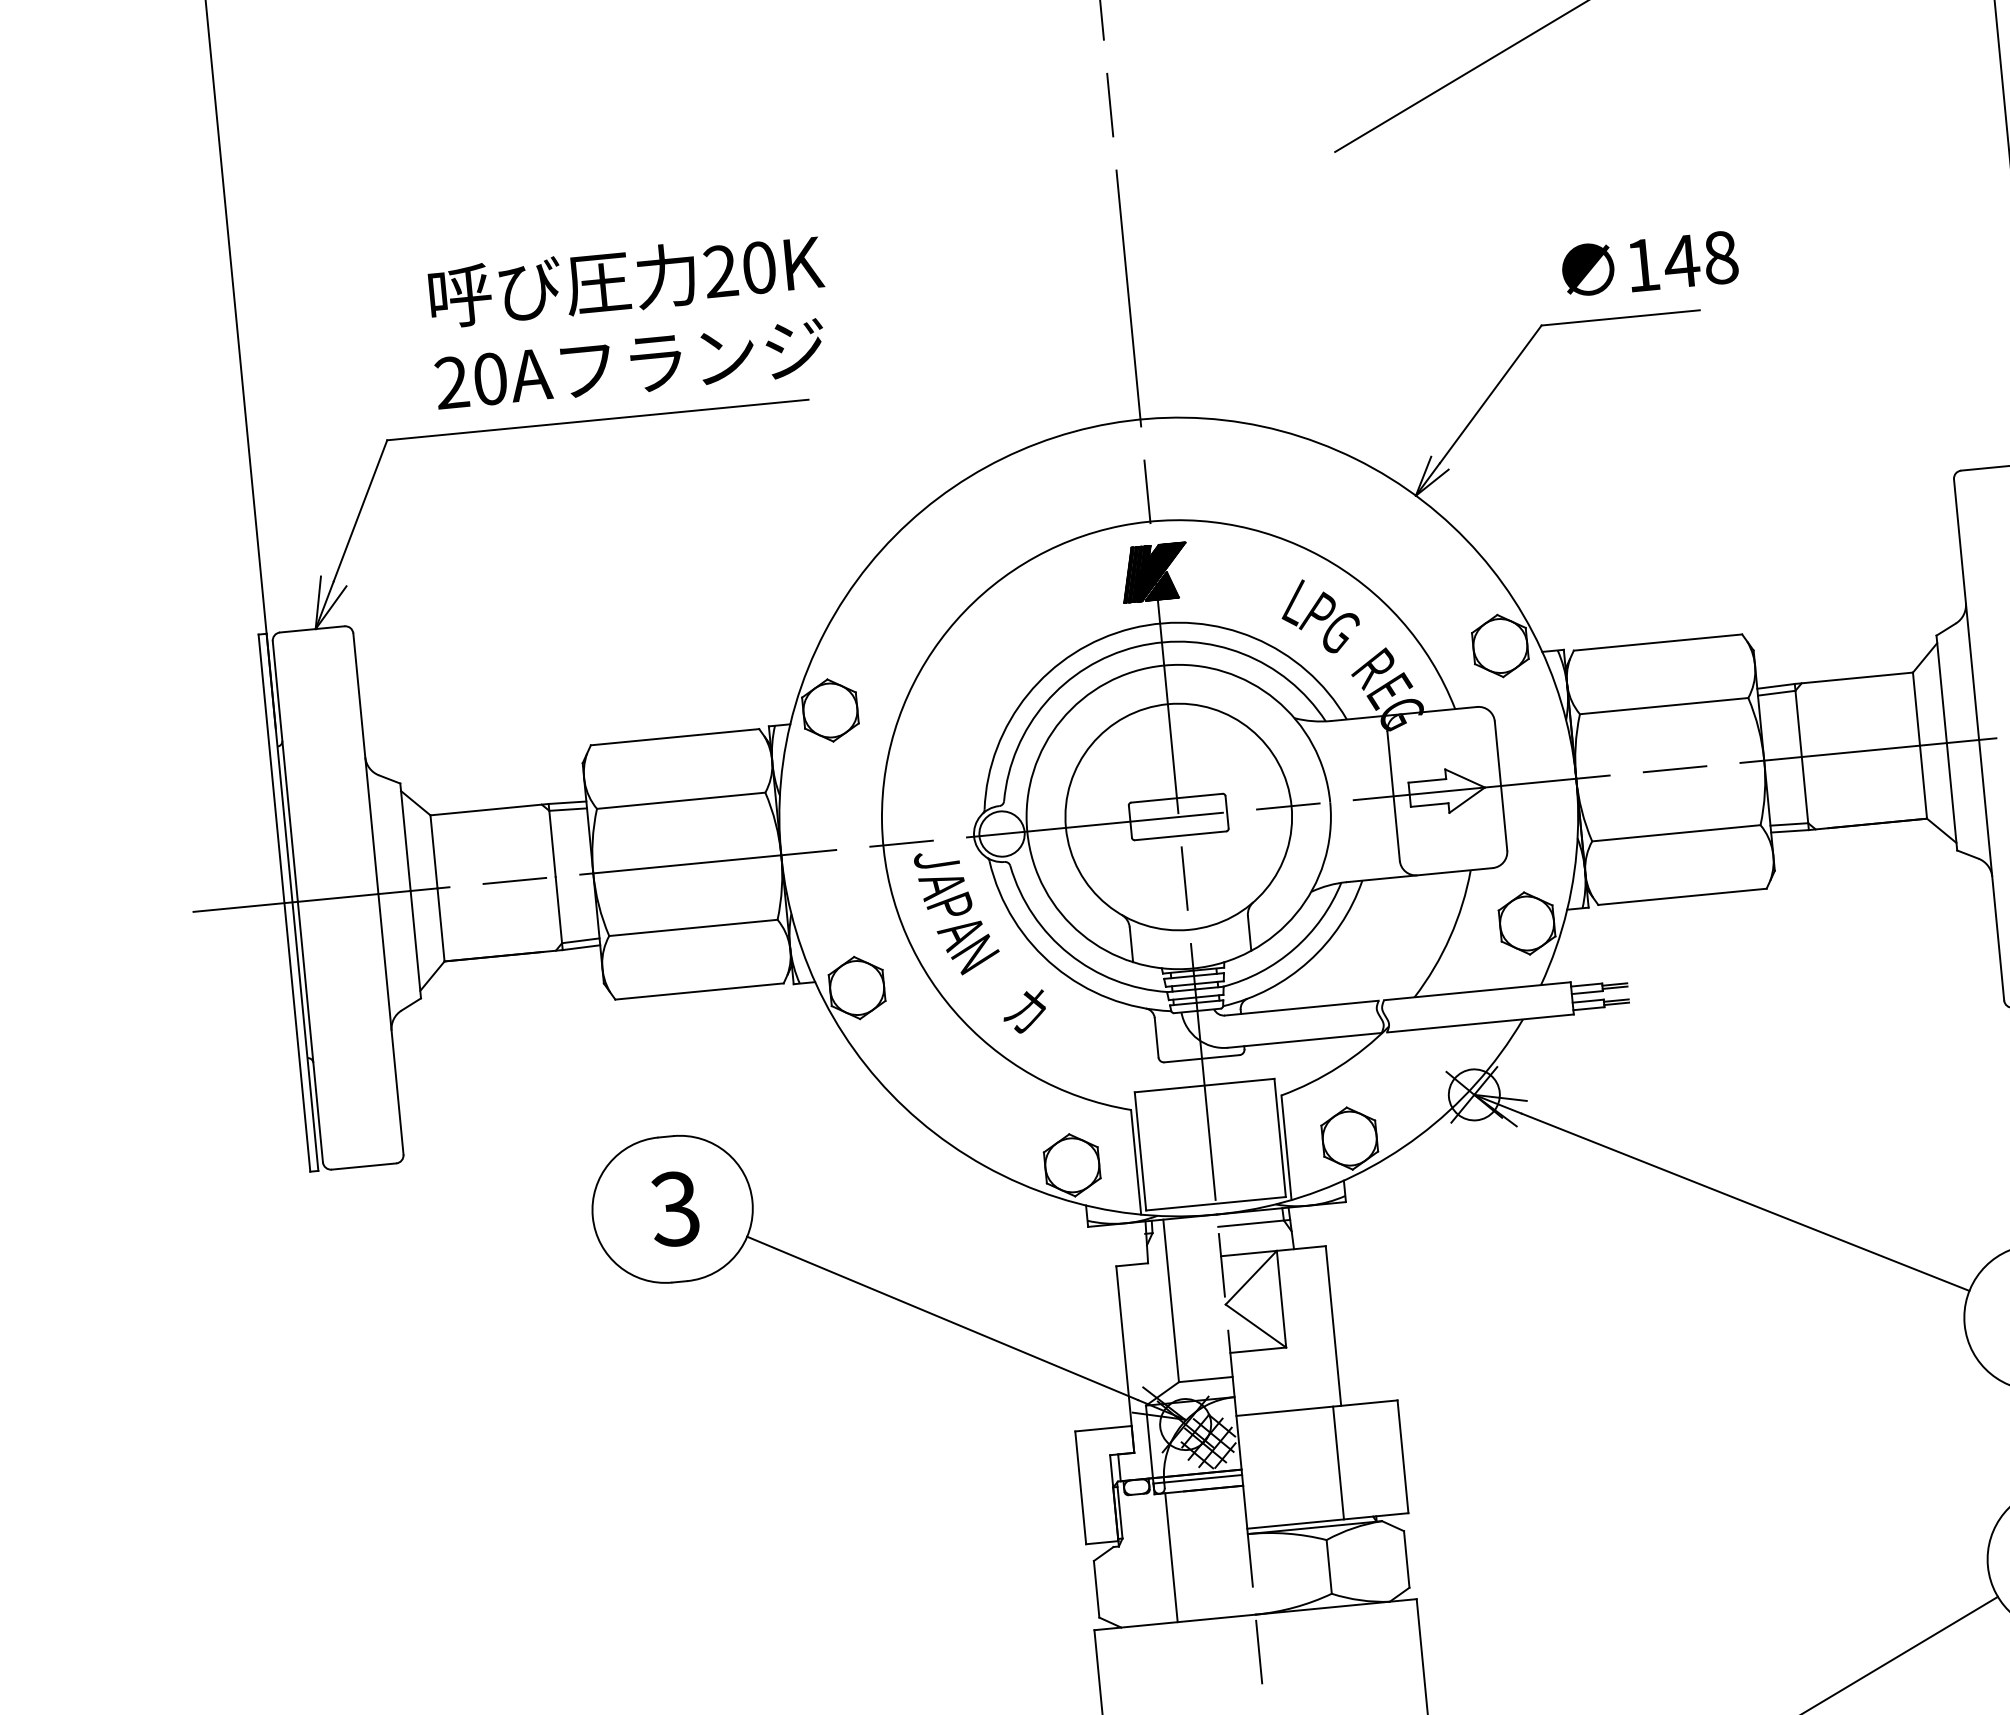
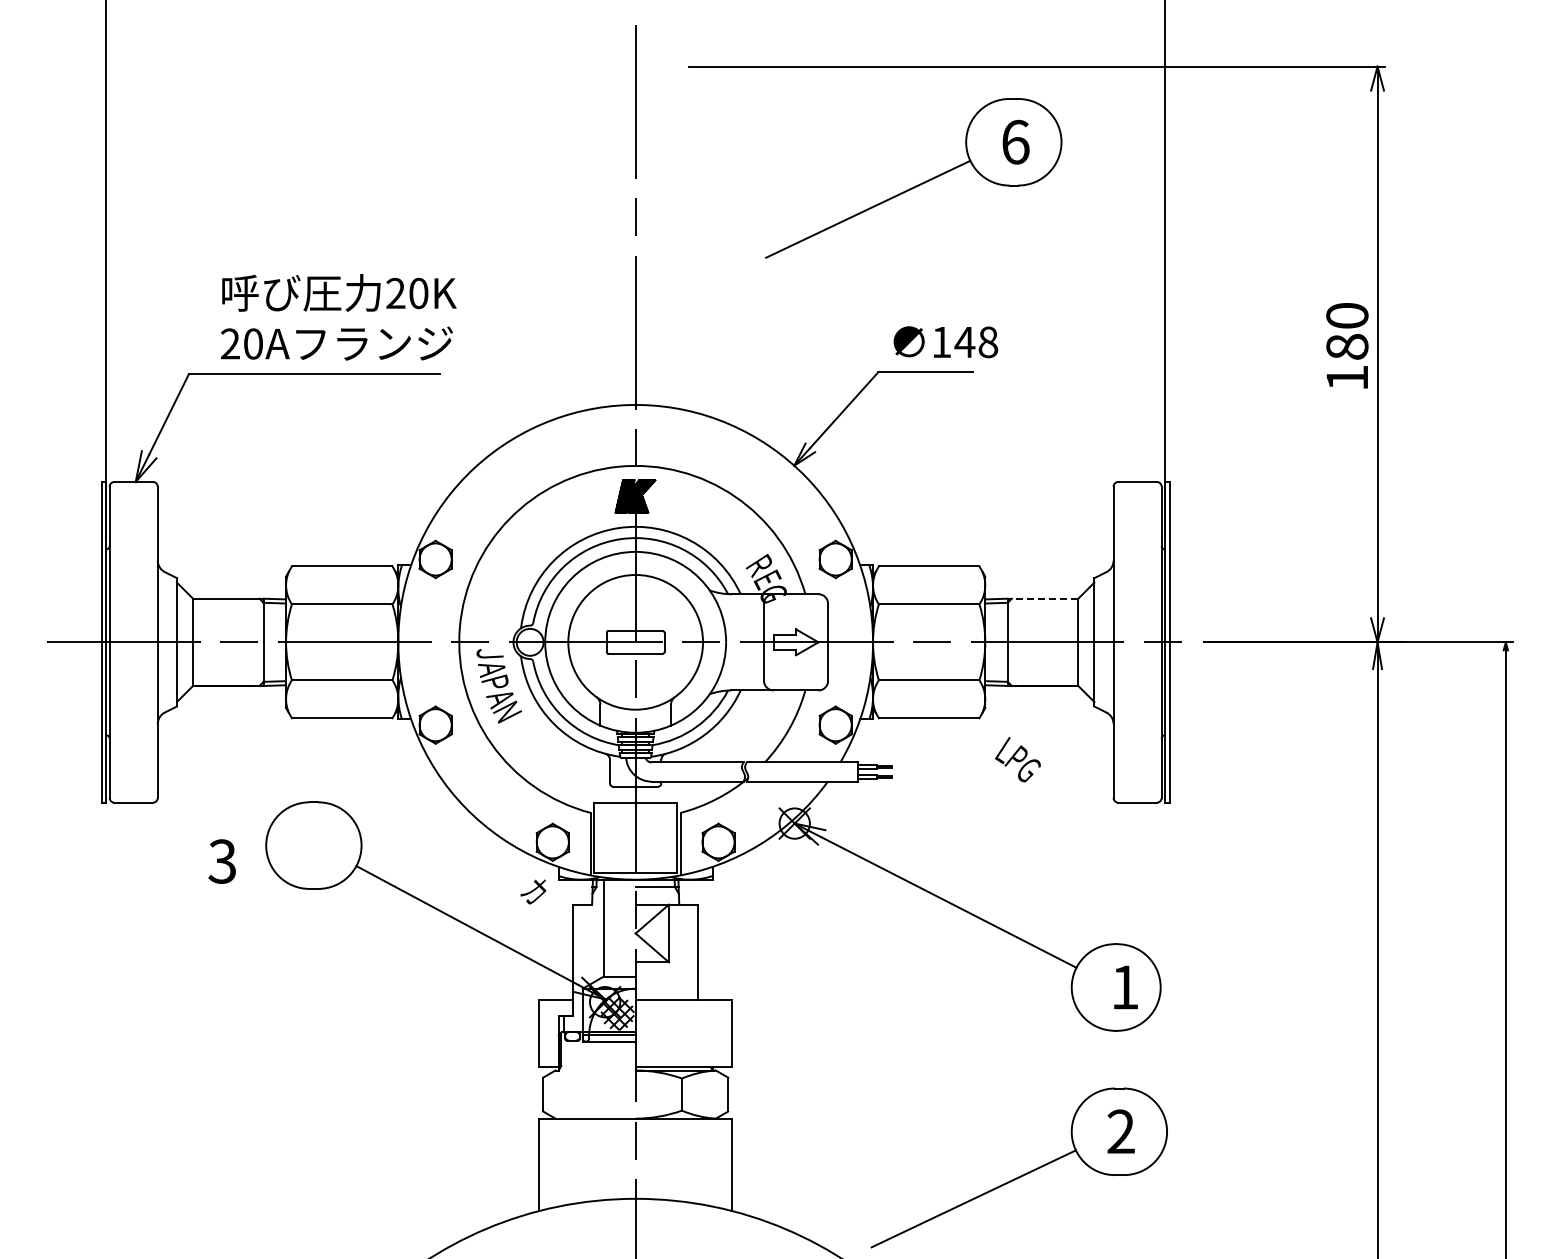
text: (1319, 616) -> (1017, 759), moved
line: (1852, 678) -> (1042, 598), solid -> dashed
text: (1024, 1011) -> (533, 891), moved
text: (673, 1209) -> (221, 861), moved
line: (1338, 1462) -> (693, 1033), removed
line: (1171, 1556) -> (589, 1079), removed

